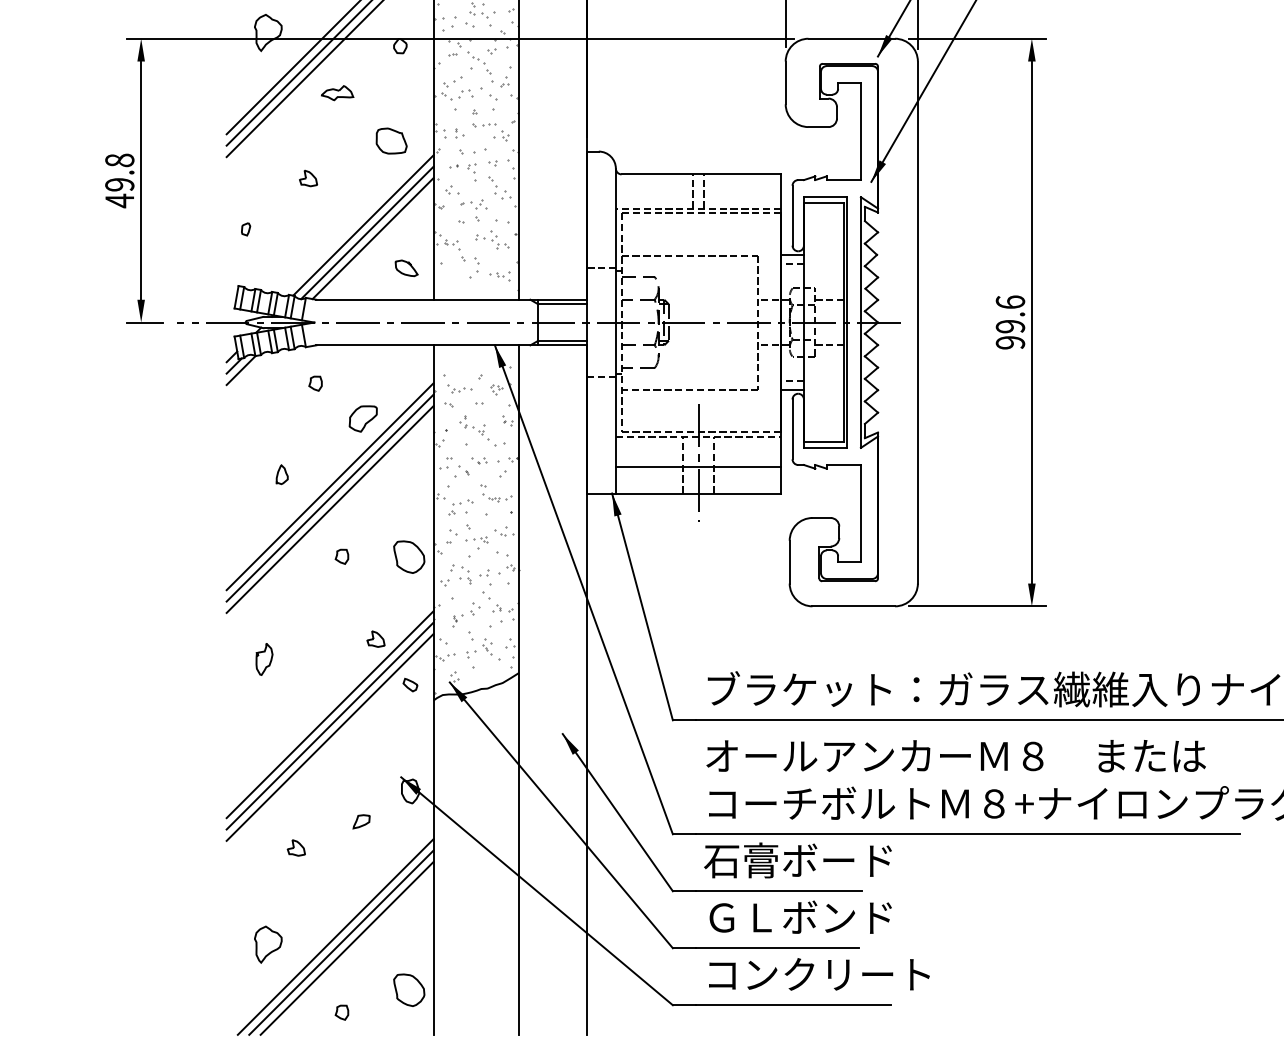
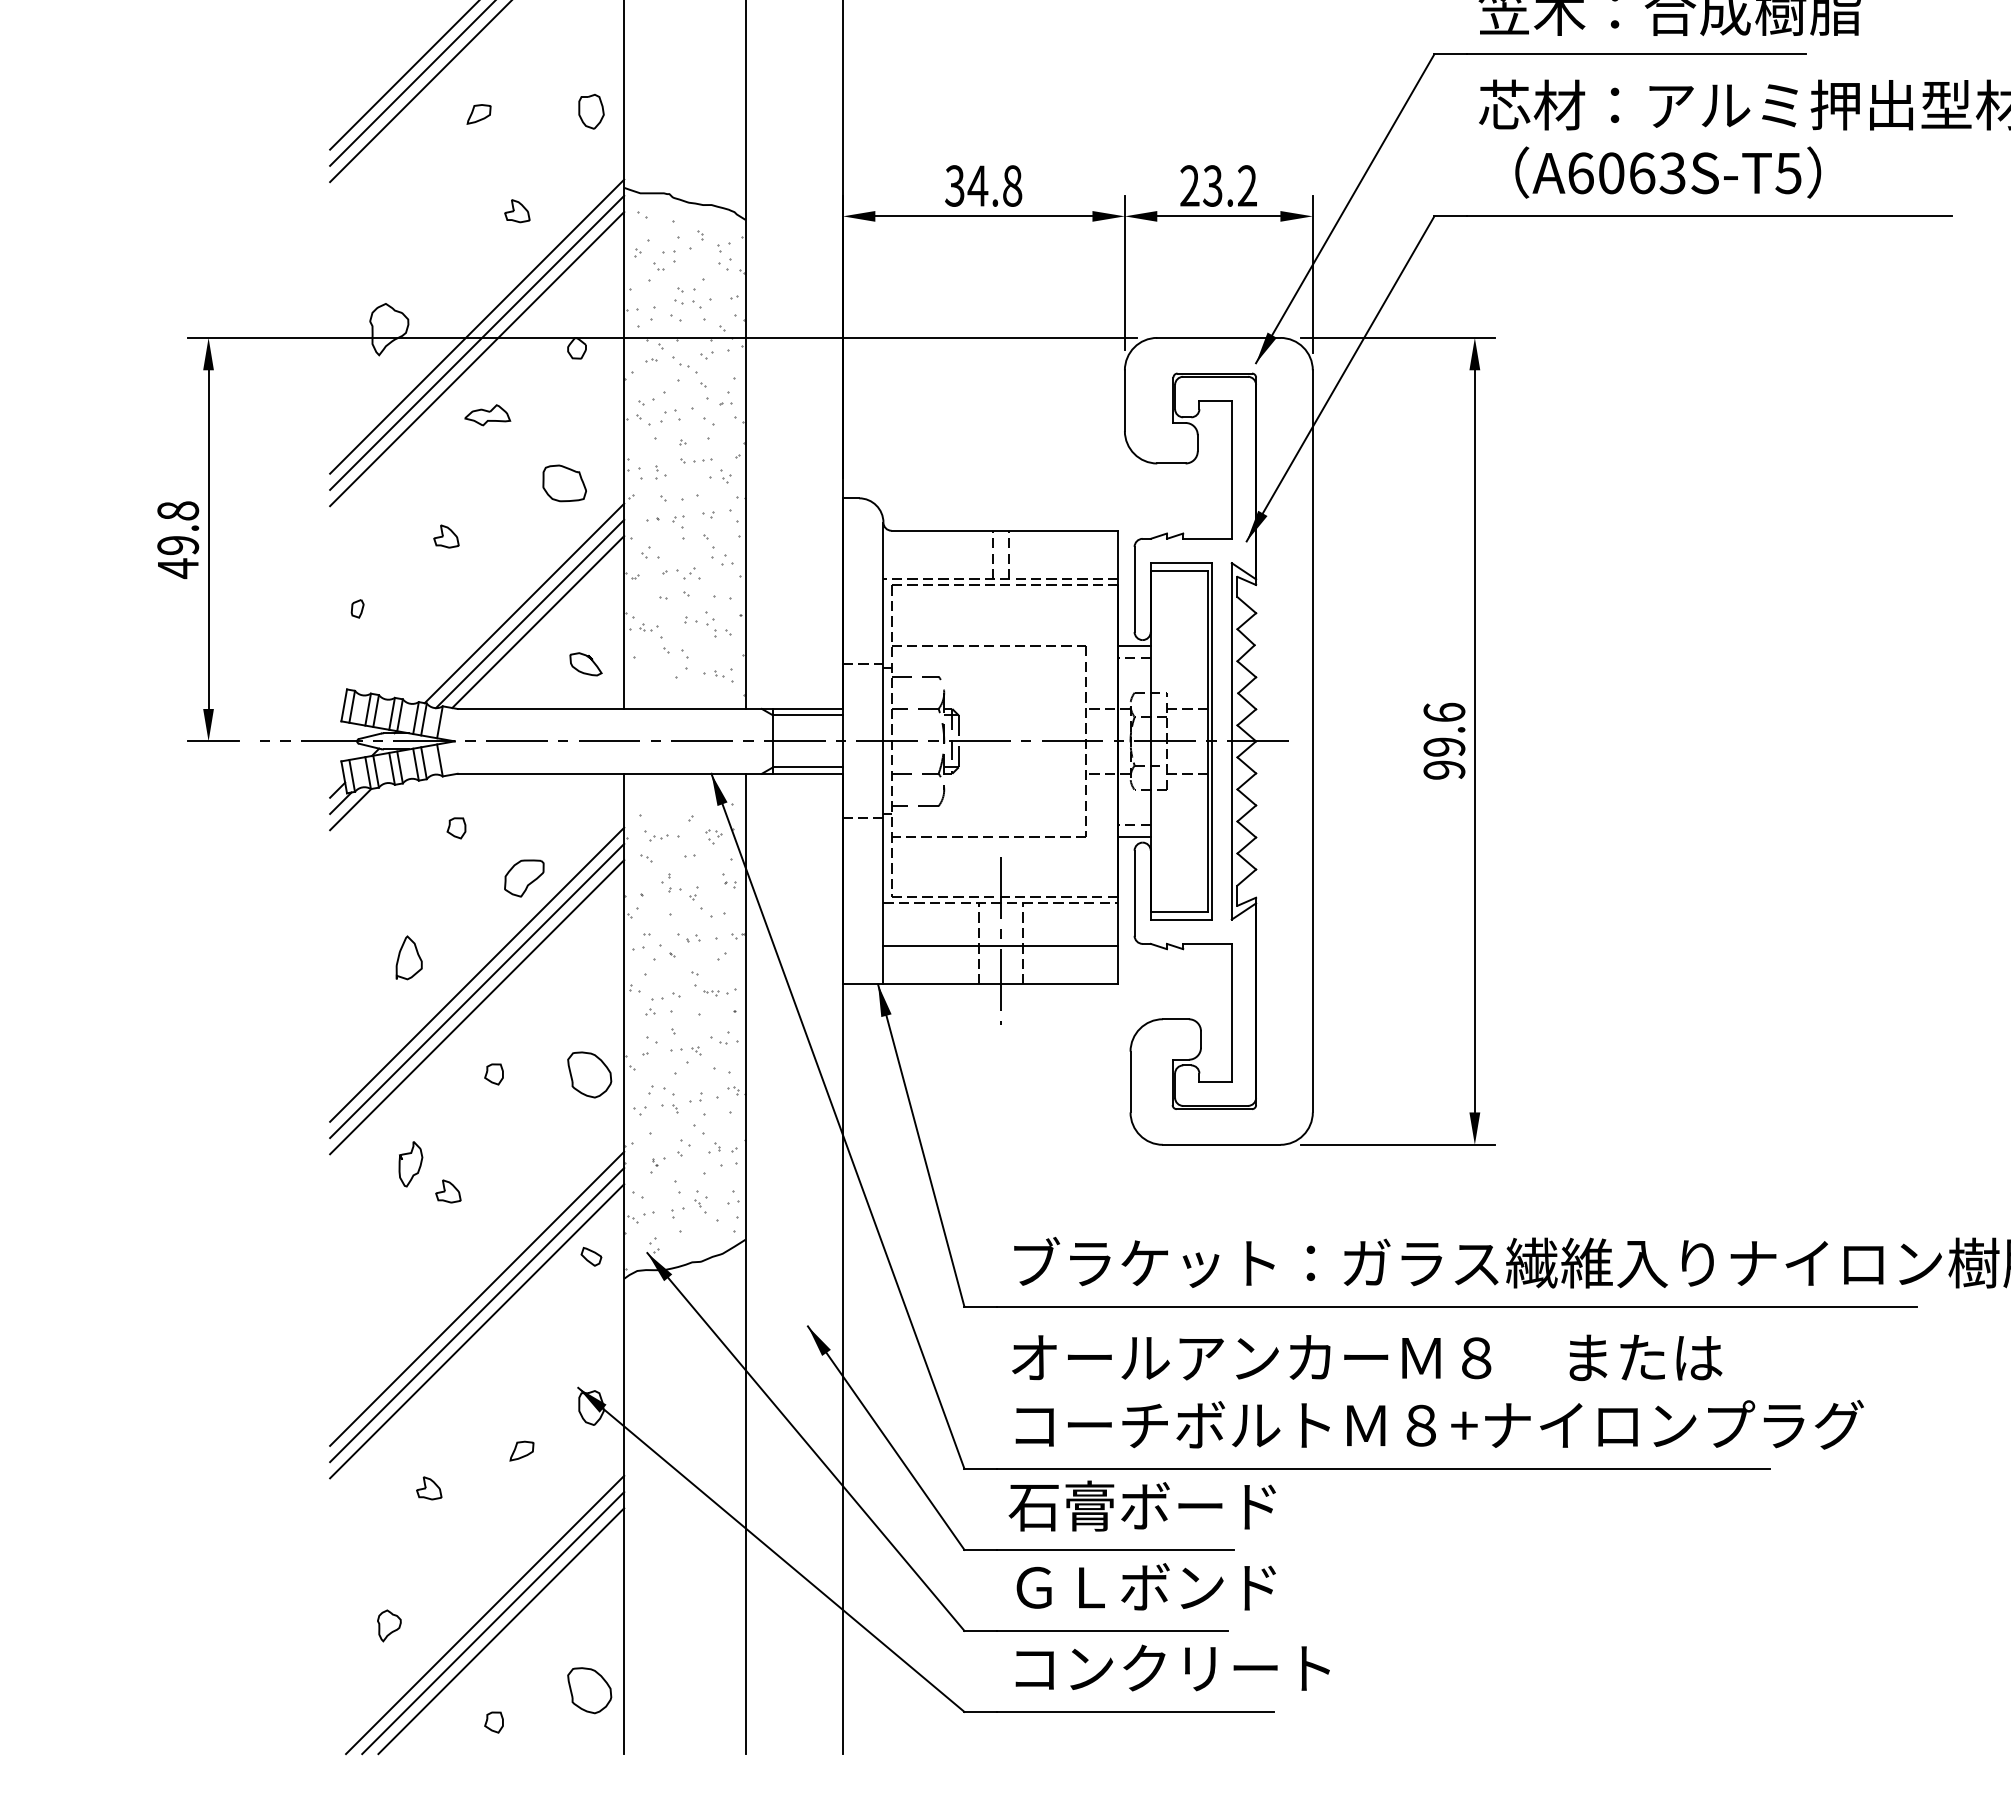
part: (281, 474) -> (408, 957), size x1.6
part: (376, 639) -> (448, 1191), moved
part: (264, 659) -> (410, 1164), moved
part: (268, 944) -> (389, 1625), size x0.6

